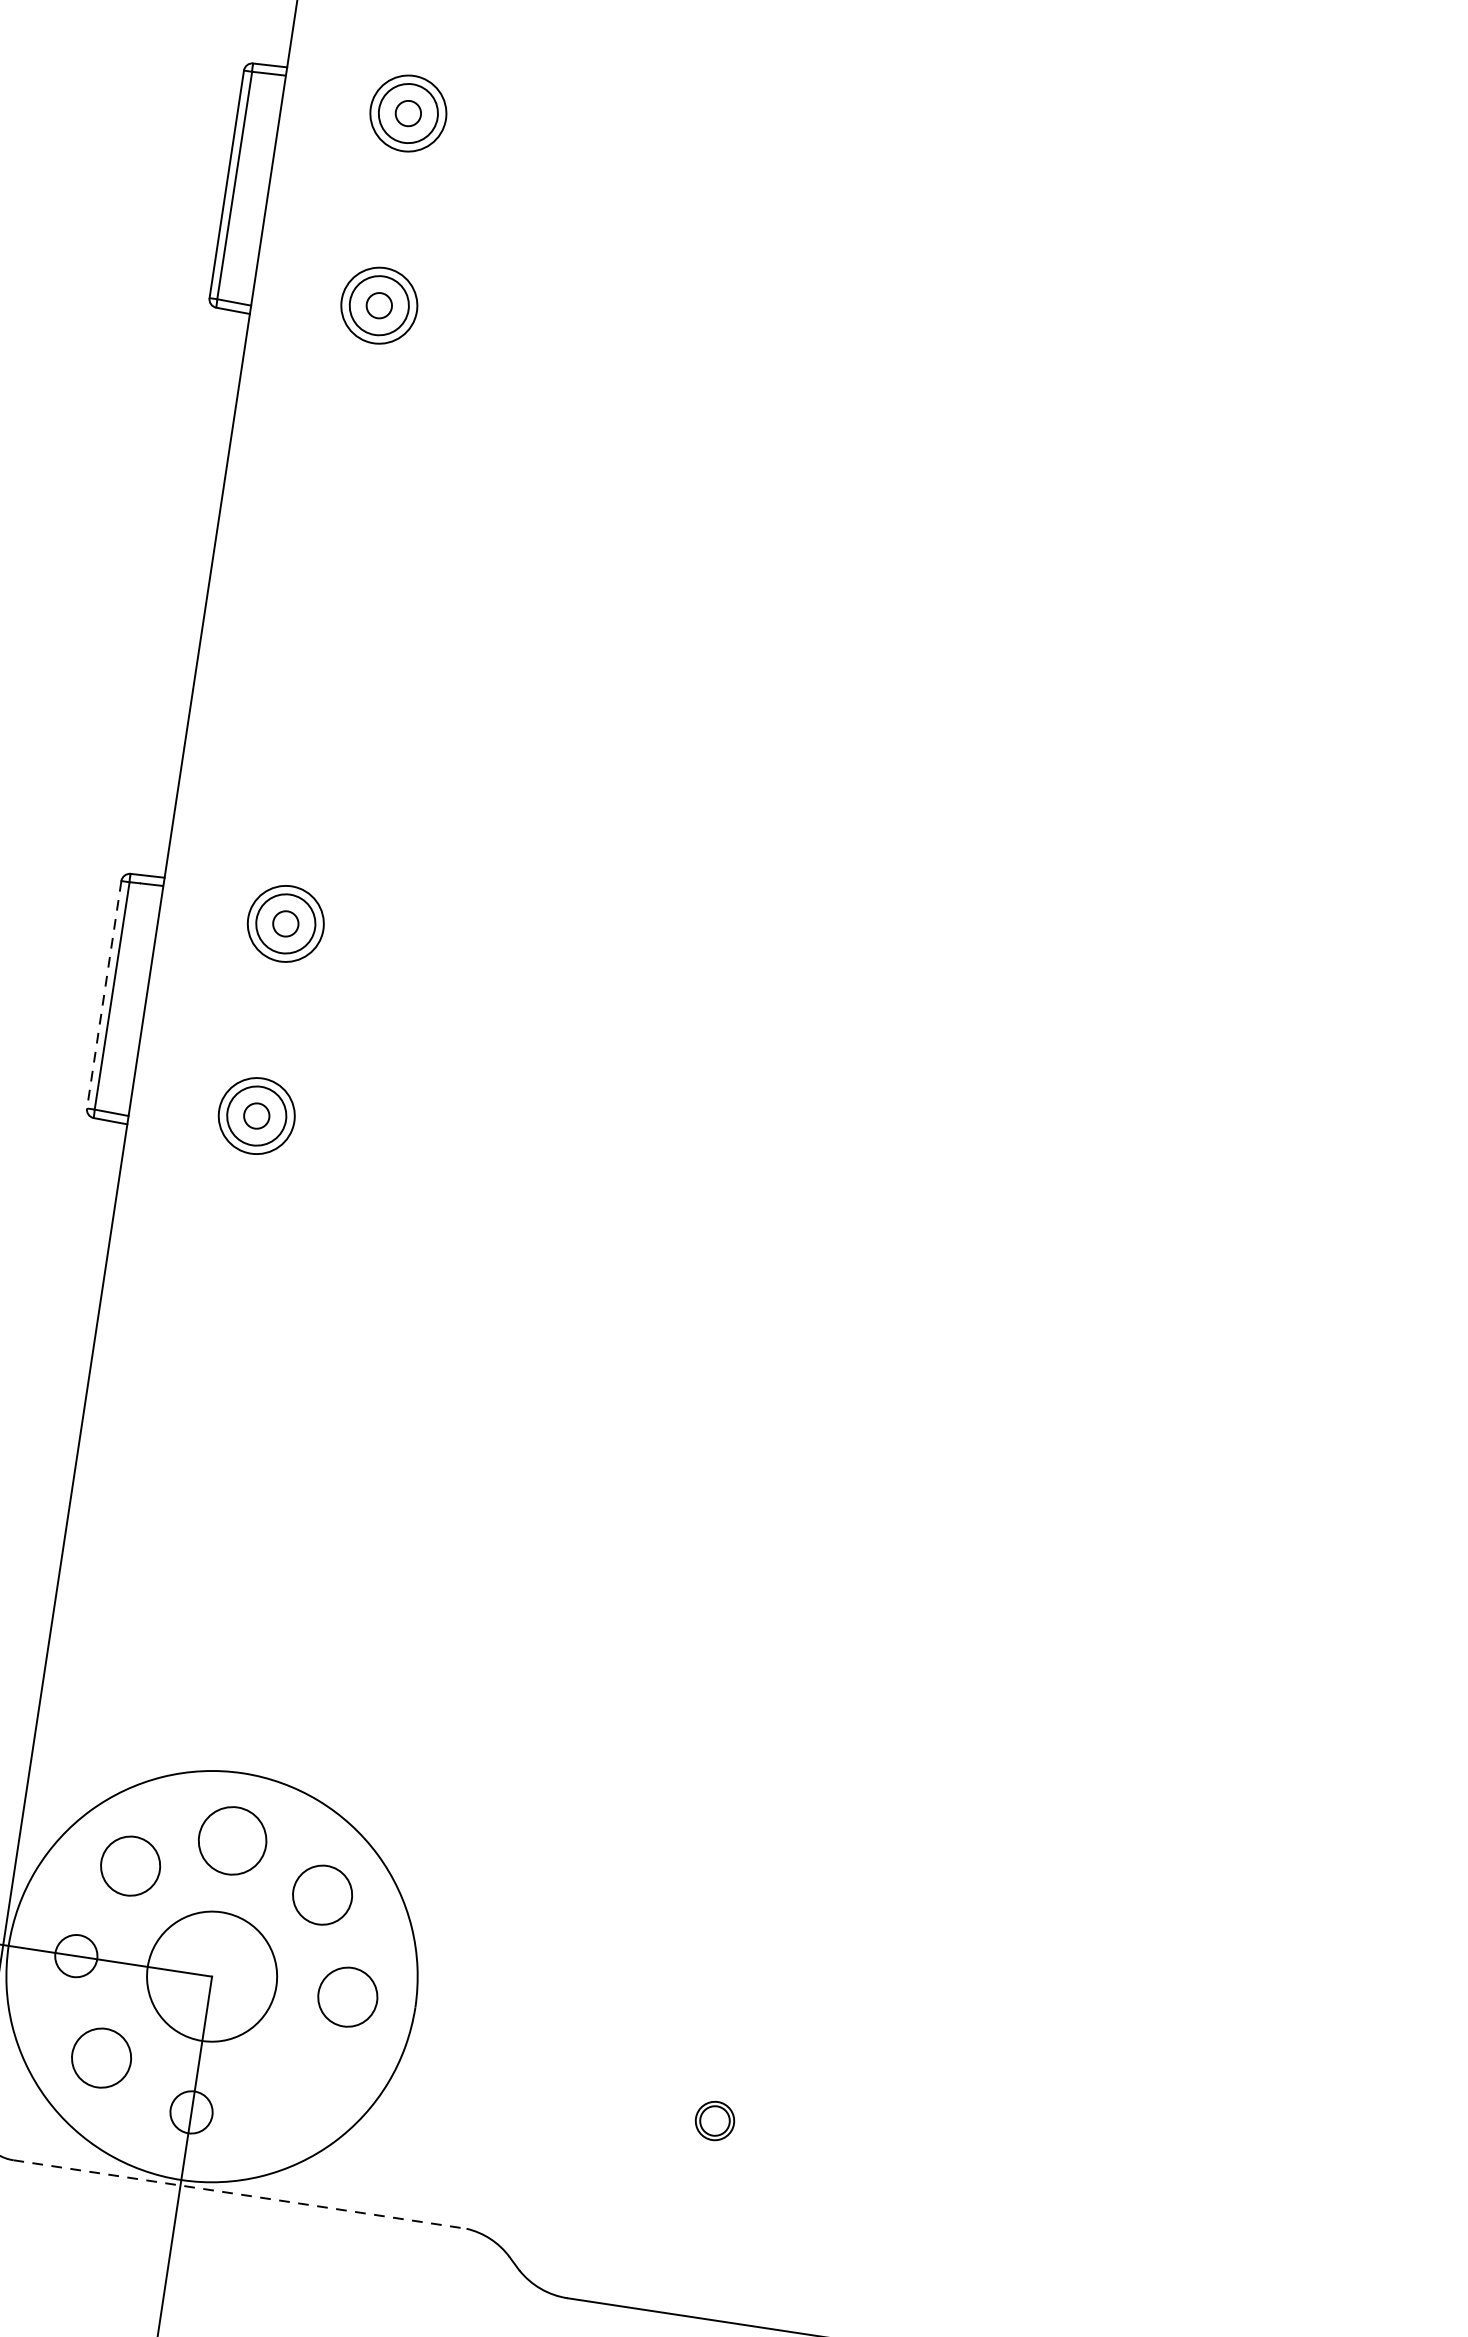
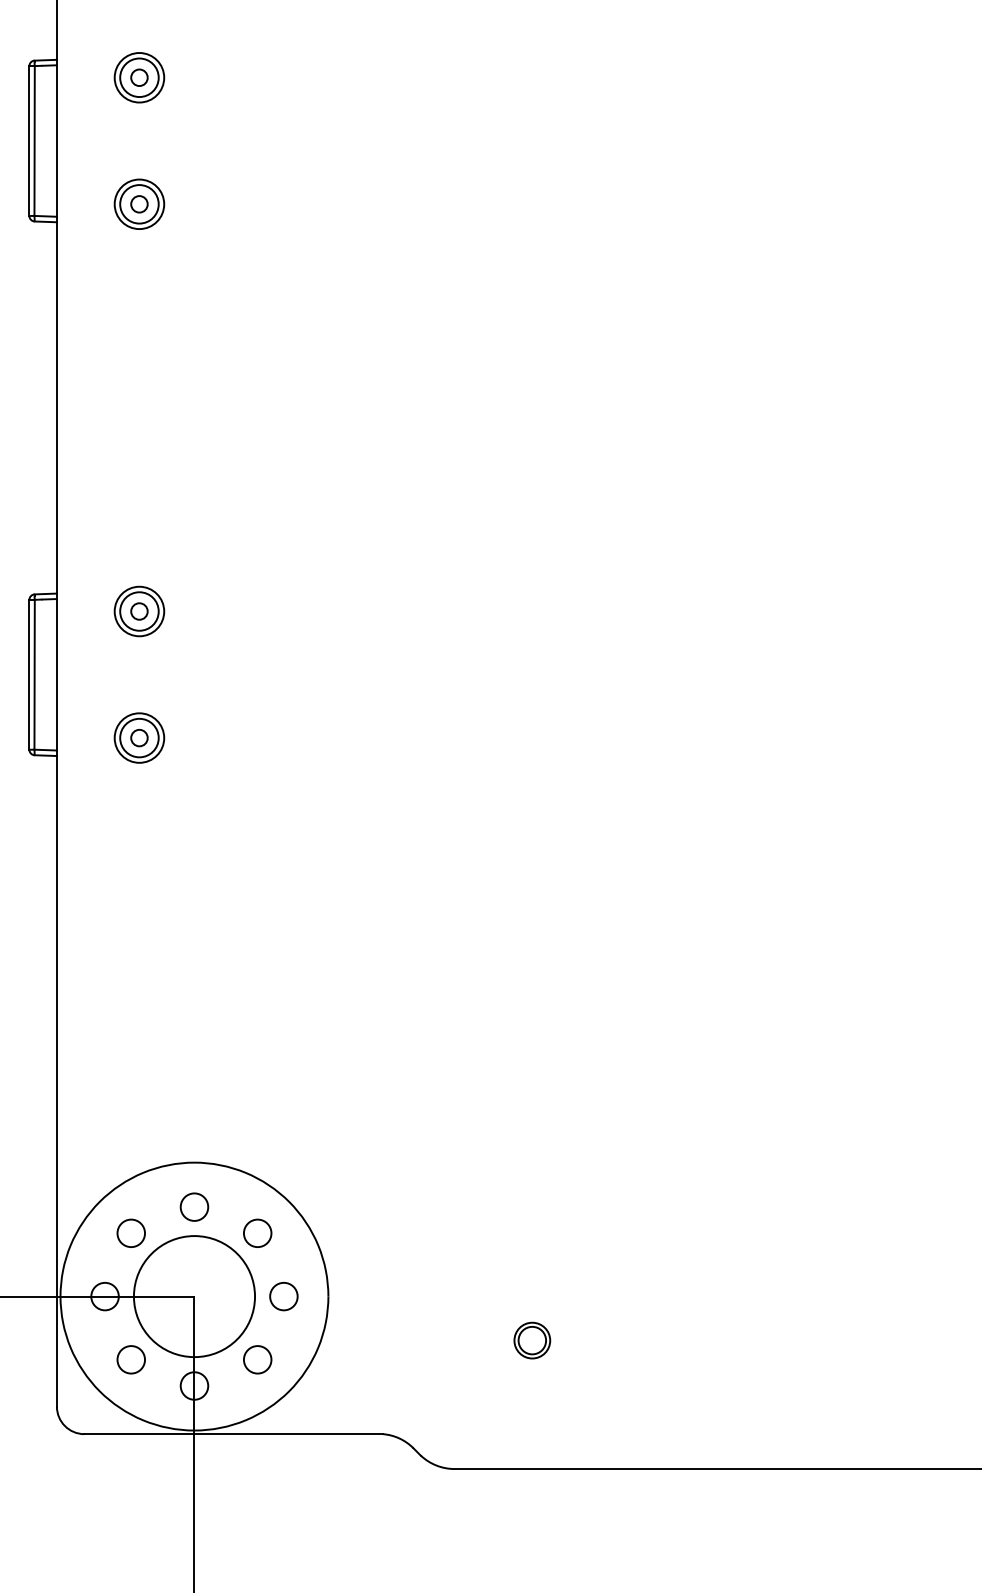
line: (104, 994) -> (29, 674), dashed -> solid
circle: (232, 1839) -> (194, 1206), size x0.62
circle: (130, 1866) -> (131, 1233), size x0.71
circle: (322, 1895) -> (257, 1233), size x0.71
circle: (212, 1976) -> (194, 1296), size x1.43
circle: (347, 1996) -> (283, 1296), size x0.71
circle: (102, 2057) -> (131, 1359), size x0.71
circle: (293, 2086) -> (257, 1359), added
part: (715, 2120) -> (532, 1340), size x1.43
line: (241, 2195) -> (234, 1434), dashed -> solid

